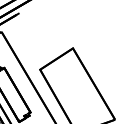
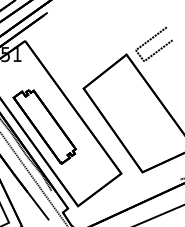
line: (91, 39) -> (150, 40), added

